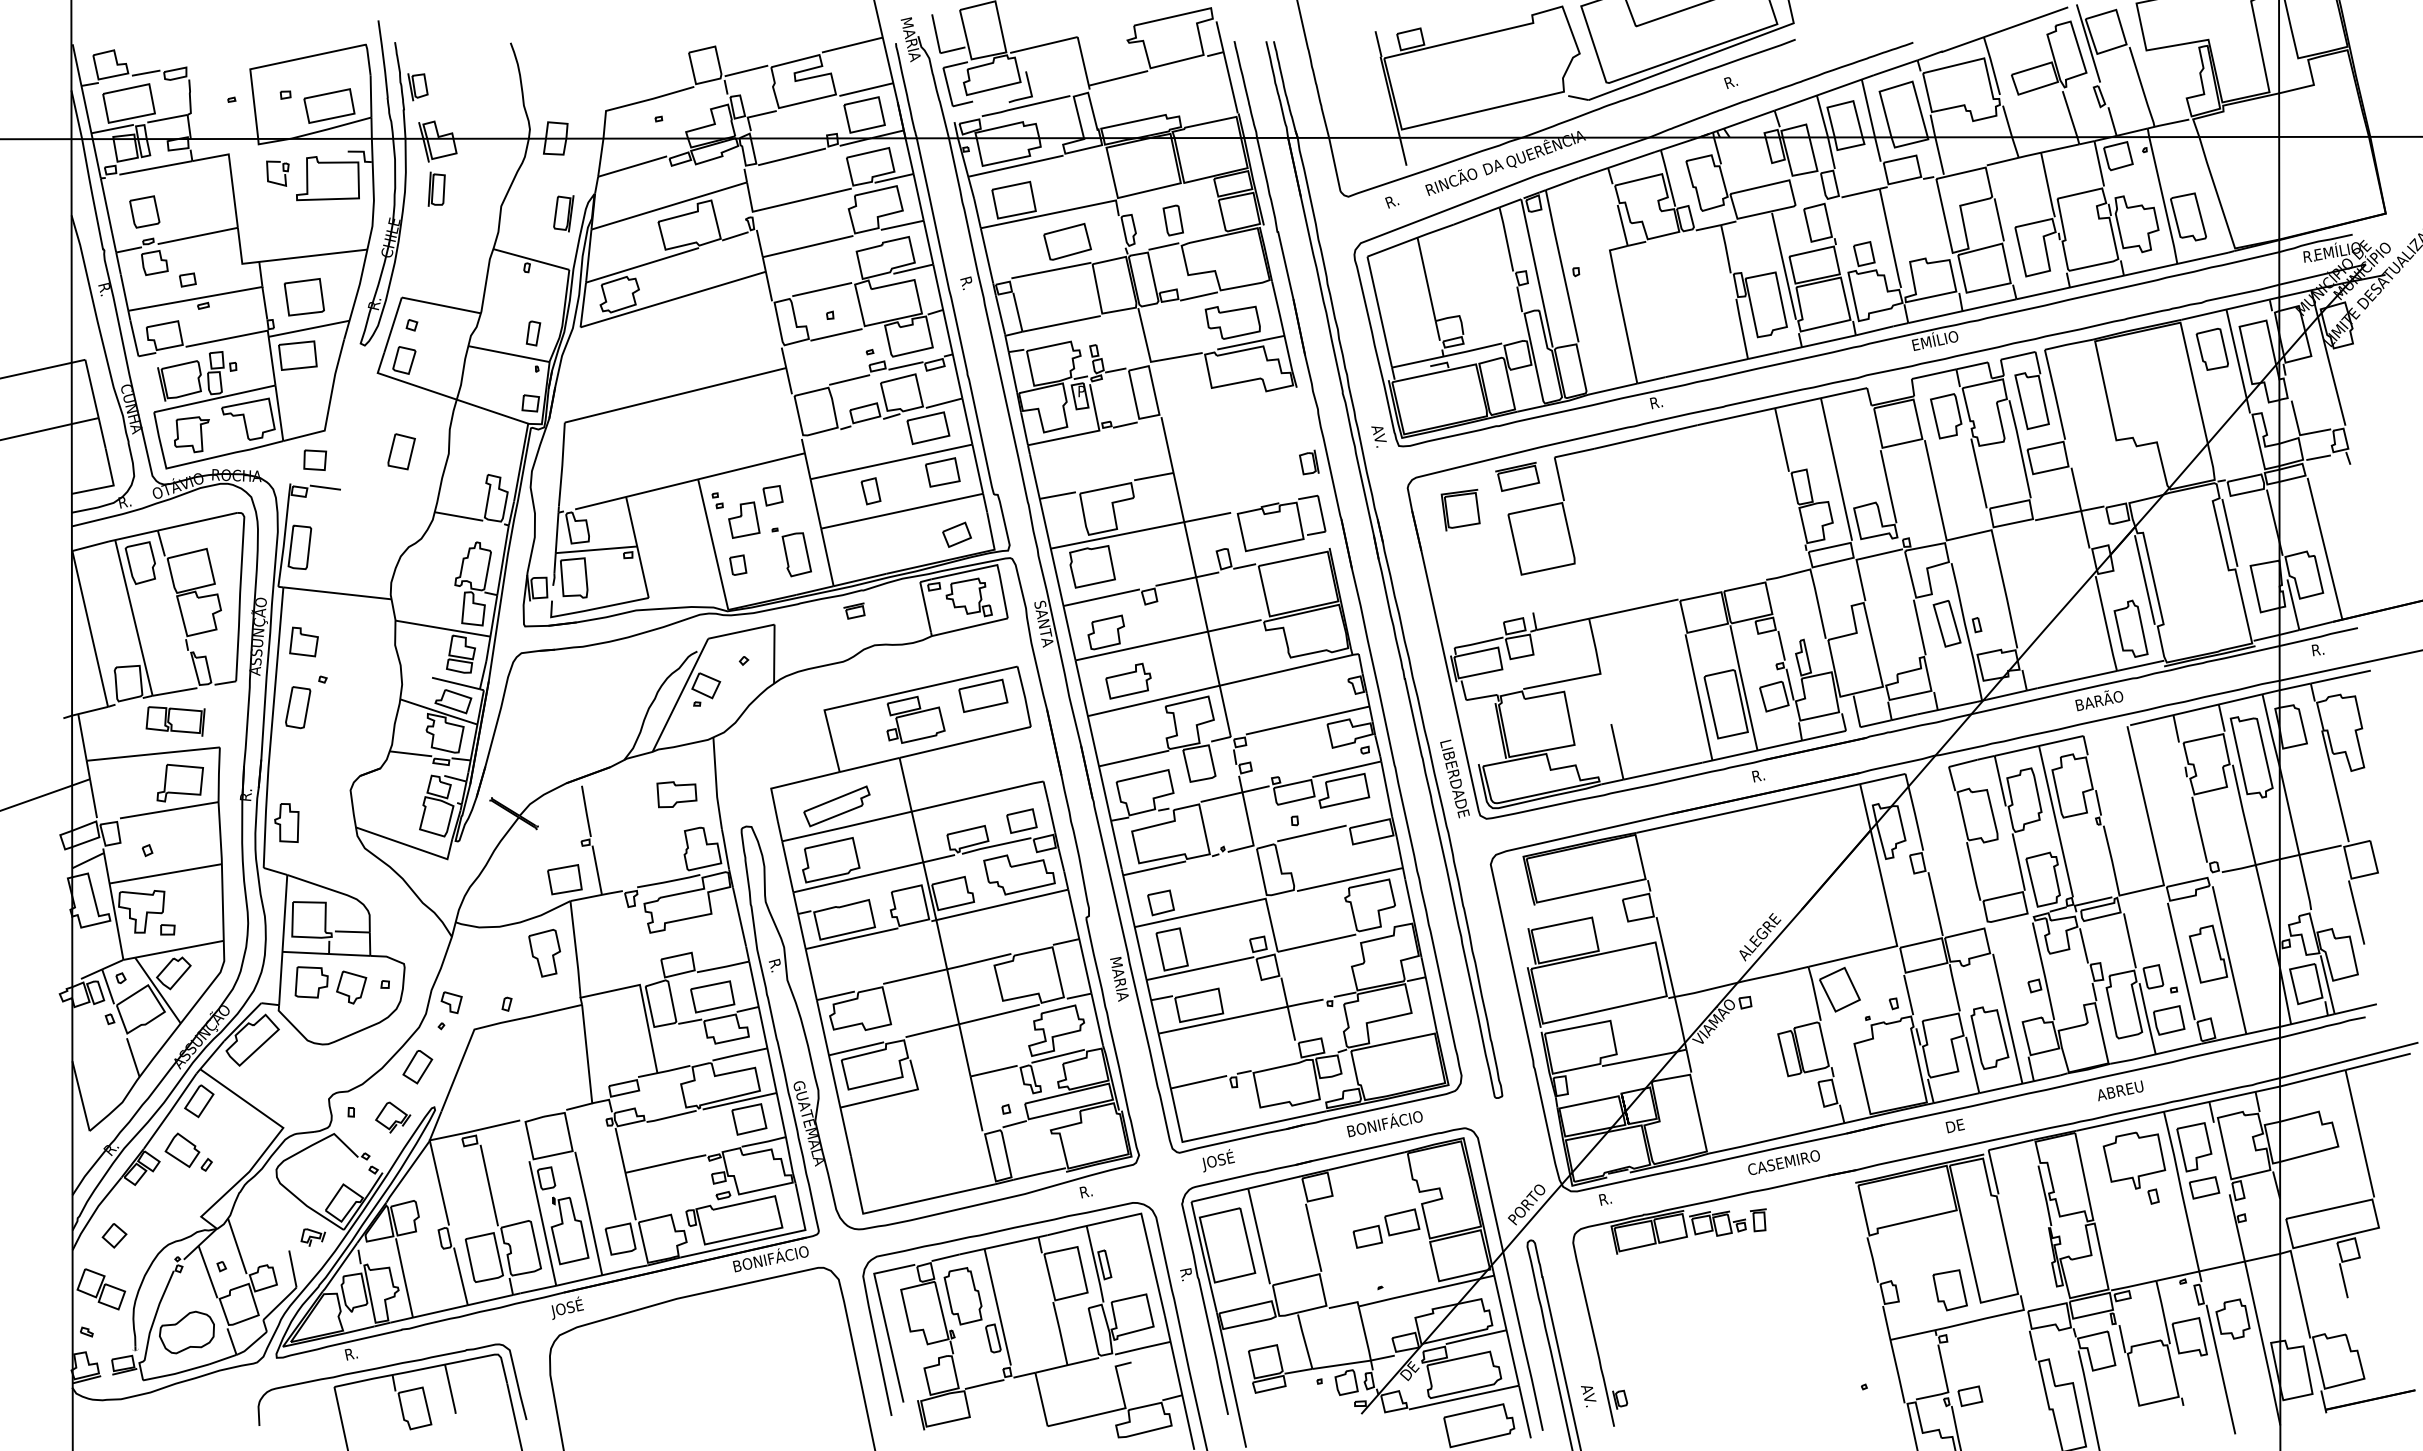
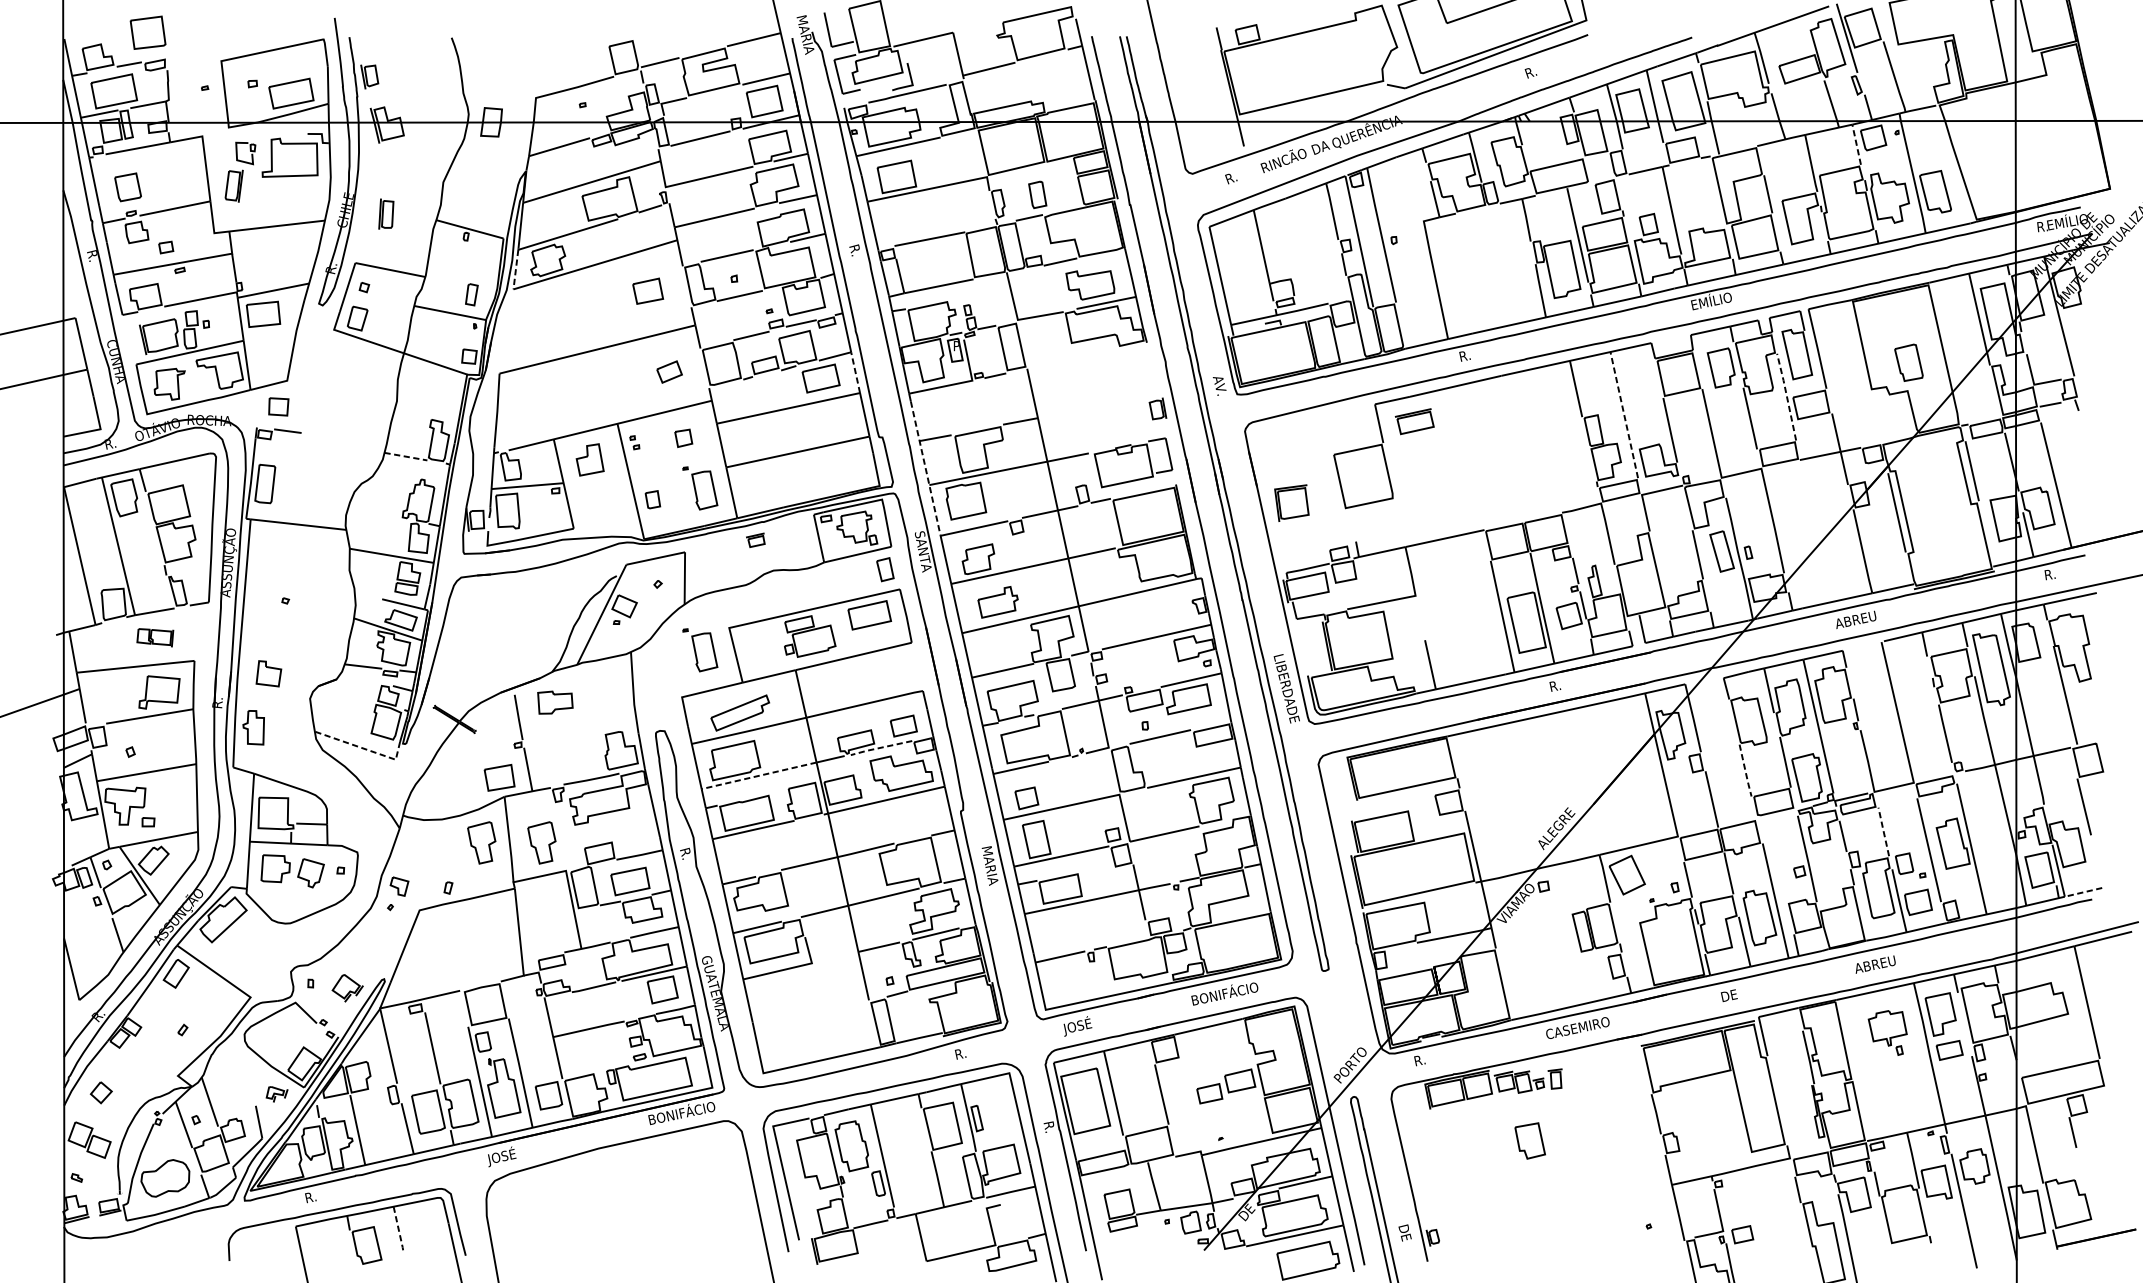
line: (2099, 163) -> (1856, 144), solid -> dashed
part: (436, 188) -> (386, 213), moved
part: (563, 213) -> (233, 186), moved
part: (1067, 241) -> (944, 213), removed
part: (303, 297) -> (147, 33), moved
line: (583, 305) -> (516, 270), solid -> dashed
part: (2211, 349) -> (1908, 362), moved
line: (967, 421) -> (855, 372), solid -> dashed
line: (2020, 448) -> (1786, 396), solid -> dashed
part: (401, 451) -> (355, 399), removed
line: (1836, 469) -> (1624, 415), solid -> dashed
part: (942, 472) -> (647, 291), moved
part: (1517, 476) -> (1414, 421), moved
part: (870, 491) -> (884, 569), moved
part: (1460, 509) -> (1291, 502), moved
line: (458, 516) -> (405, 456), solid -> dashed
part: (744, 519) -> (590, 459), moved
line: (1046, 530) -> (925, 469), solid -> dashed
part: (956, 534) -> (669, 371), moved
part: (2130, 628) -> (1884, 555), removed
part: (303, 641) -> (268, 673), moved
text: (2099, 700) -> (1856, 619), BARÃO -> ABREU
part: (298, 707) -> (264, 625), removed
part: (175, 721) -> (155, 637), size x0.7
part: (791, 735) -> (700, 650), added
part: (676, 794) -> (555, 702), moved
line: (995, 845) -> (880, 747), solid -> dashed
line: (411, 846) -> (363, 748), solid -> dashed
line: (1973, 872) -> (1745, 771), solid -> dashed
line: (858, 877) -> (759, 775), solid -> dashed
line: (2129, 939) -> (1883, 830), solid -> dashed
part: (612, 953) -> (541, 843), added
line: (2355, 1009) -> (2083, 892), solid -> dashed
part: (417, 1067) -> (369, 943), removed
part: (182, 1149) -> (161, 1016), removed
part: (2134, 1167) -> (1887, 1032), size x0.7
part: (1949, 1290) -> (1529, 1141), moved
line: (450, 1390) -> (398, 1229), solid -> dashed
text: (1588, 1395) -> (1404, 1234), AV. -> DE

